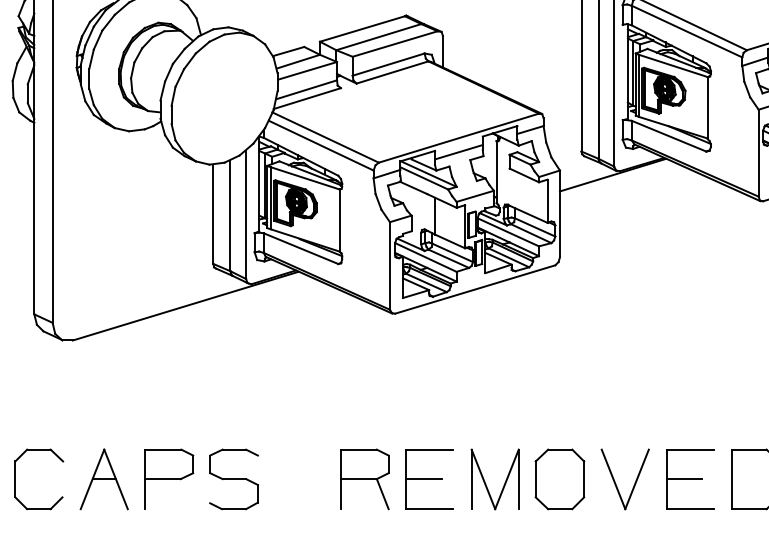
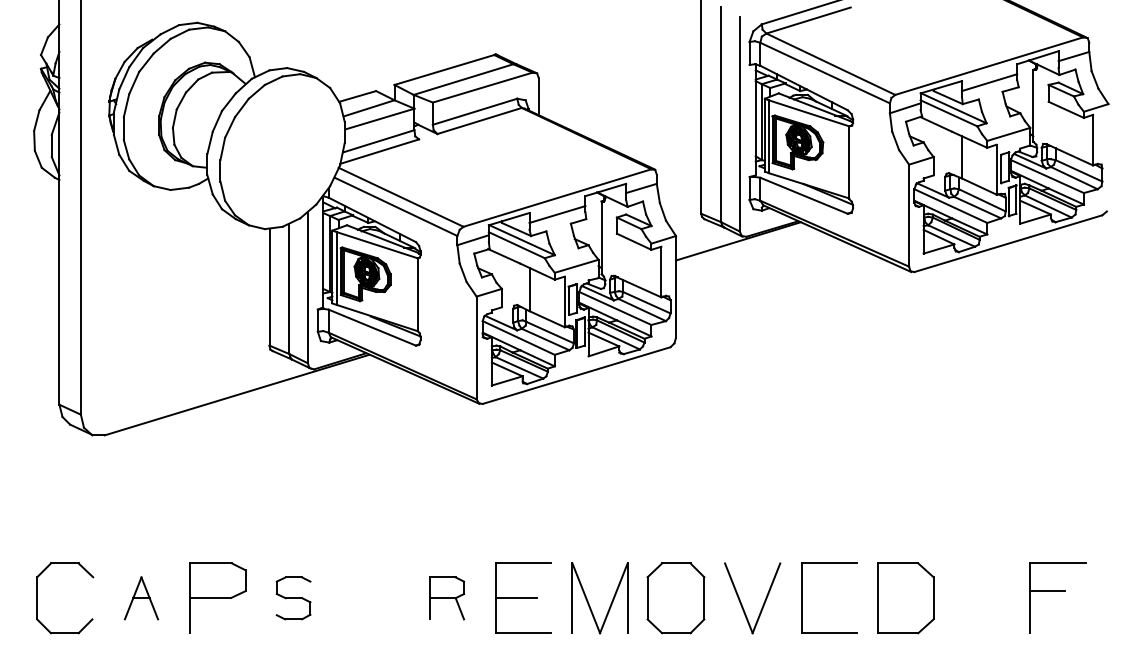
line: (684, 478) -> (822, 597), removed
part: (104, 479) -> (141, 598), size x0.6
part: (233, 479) -> (293, 598), size x0.6
part: (365, 479) -> (447, 598), size x0.6

